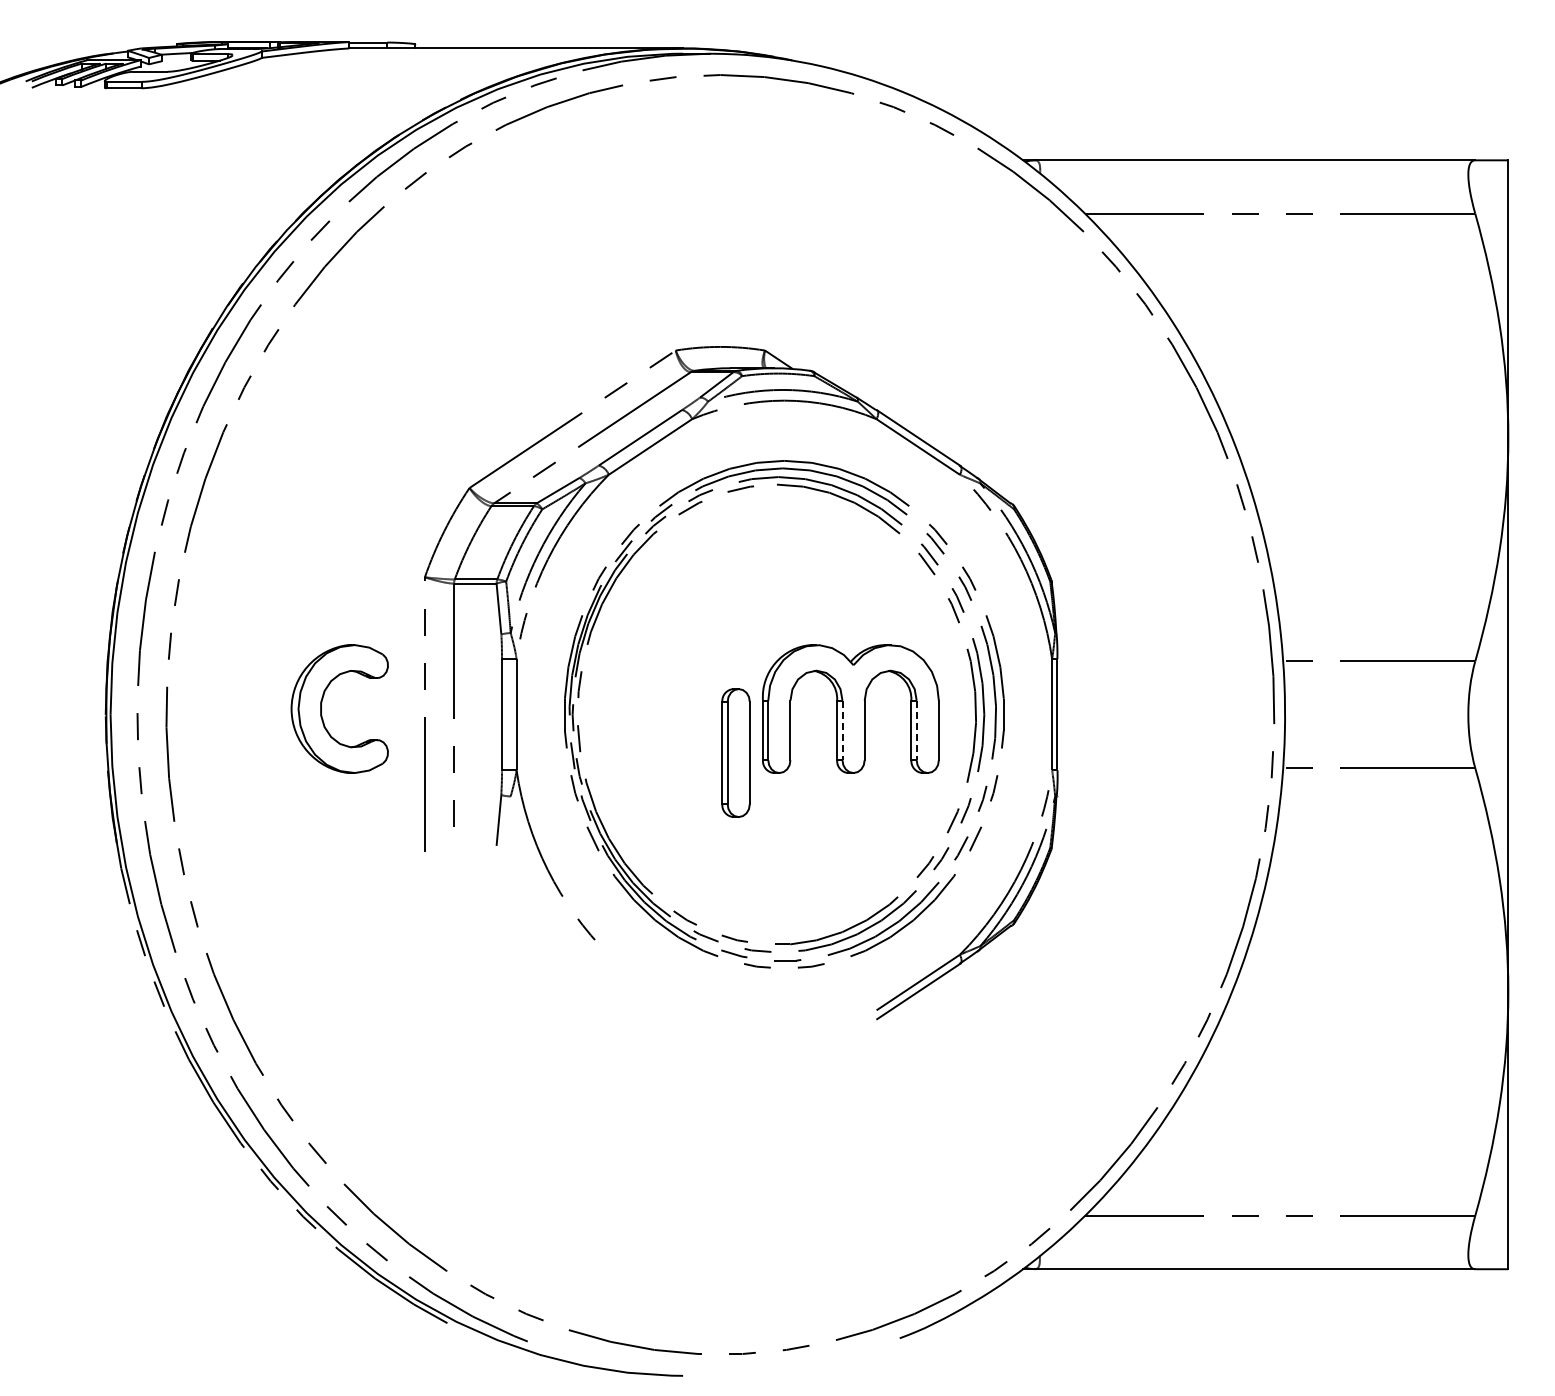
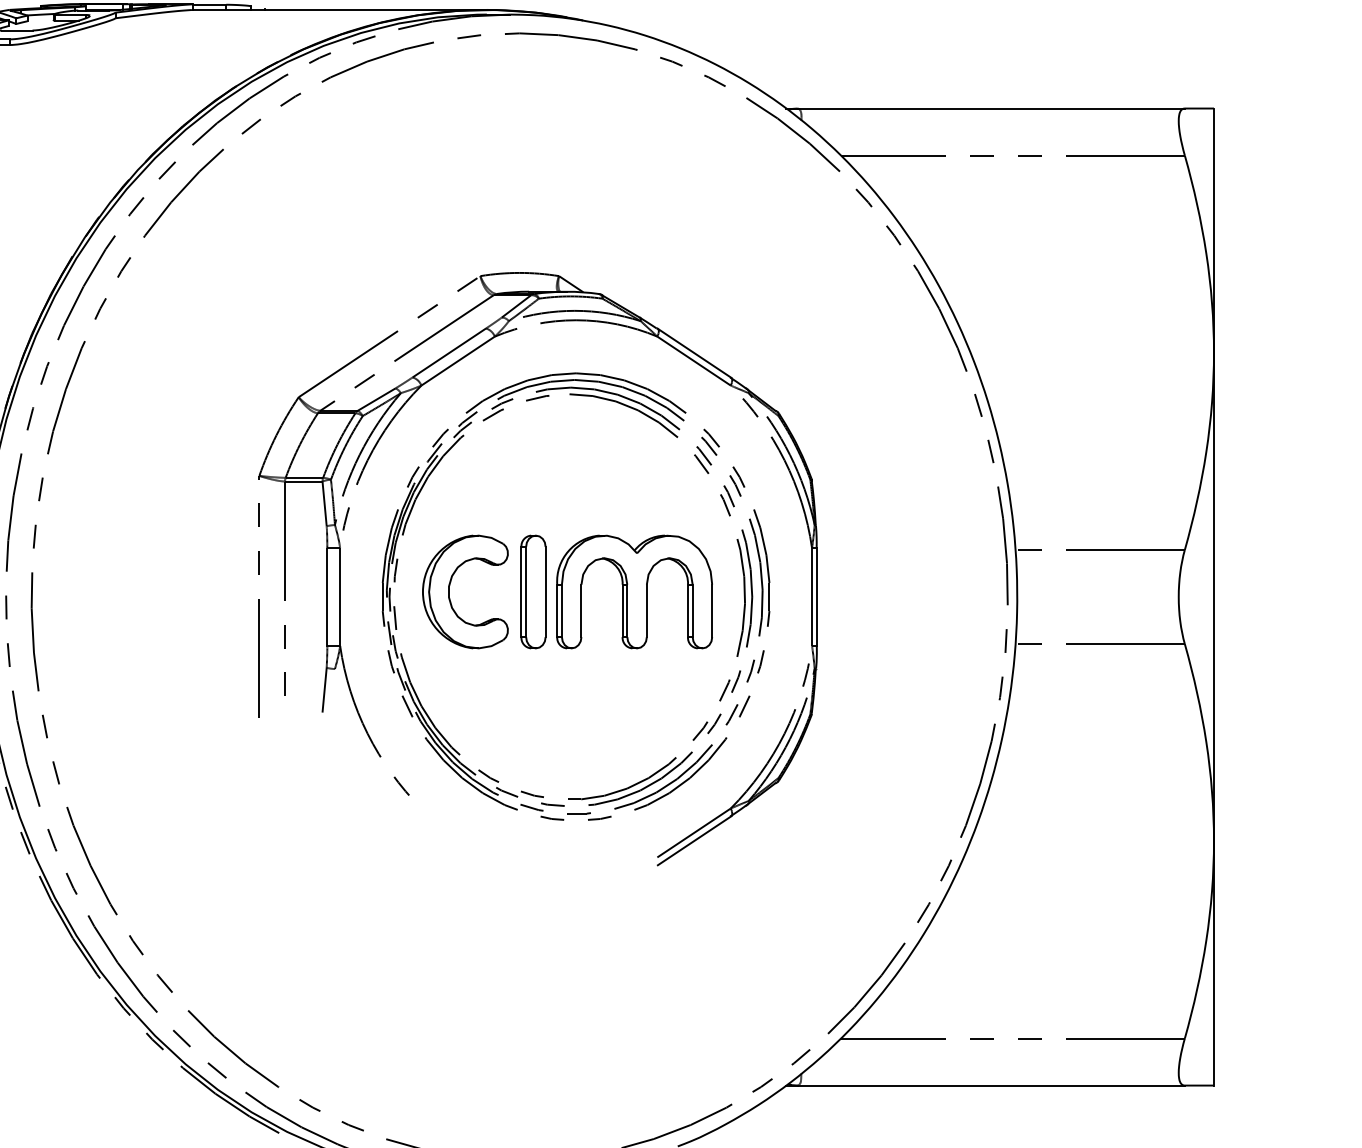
part: (321, 708) -> (449, 591), moved
line: (842, 730) -> (627, 610), dashed -> solid
line: (916, 730) -> (692, 610), dashed -> solid
part: (735, 752) -> (533, 591), moved

